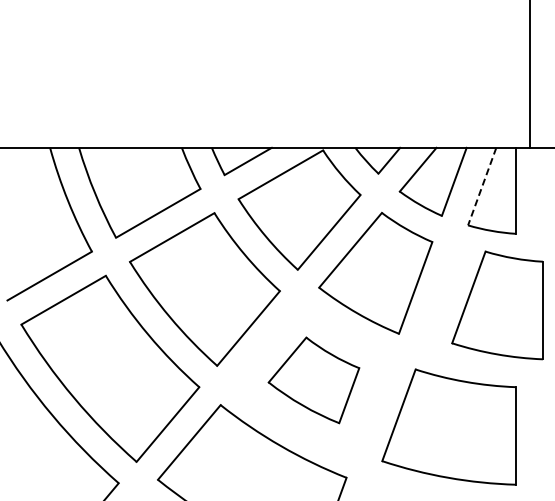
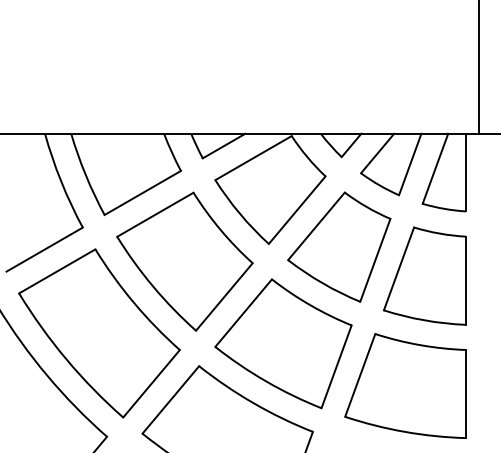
line: (482, 187) -> (435, 169), dashed -> solid
part: (497, 305) -> (424, 276), moved
part: (313, 380) -> (283, 343), size x1.67

